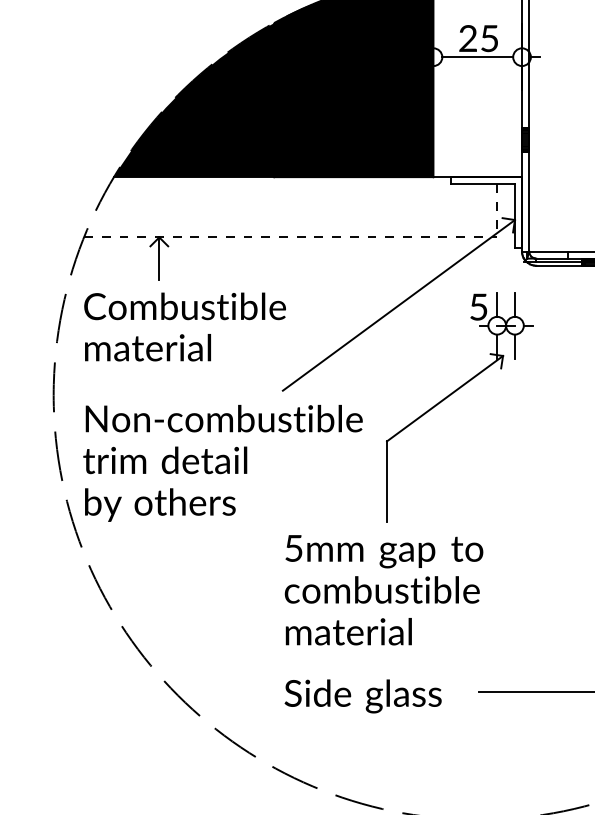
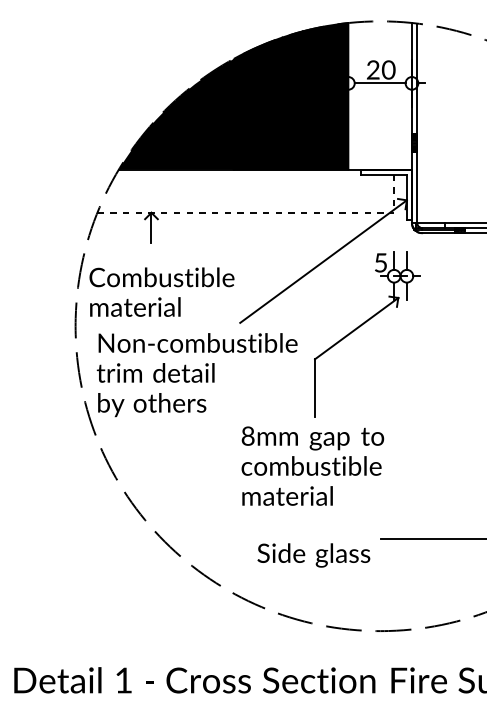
text: (489, 37) -> (388, 69), 25 -> 20
text: (184, 326) -> (161, 291), moved
text: (293, 547) -> (247, 435), 5mm -> 8mm
text: (362, 696) -> (313, 555), moved

